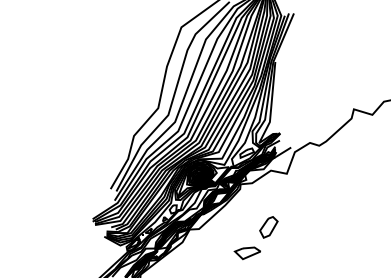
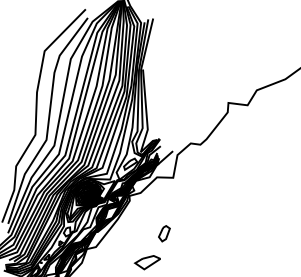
part: (268, 227) -> (164, 233), size x0.7

